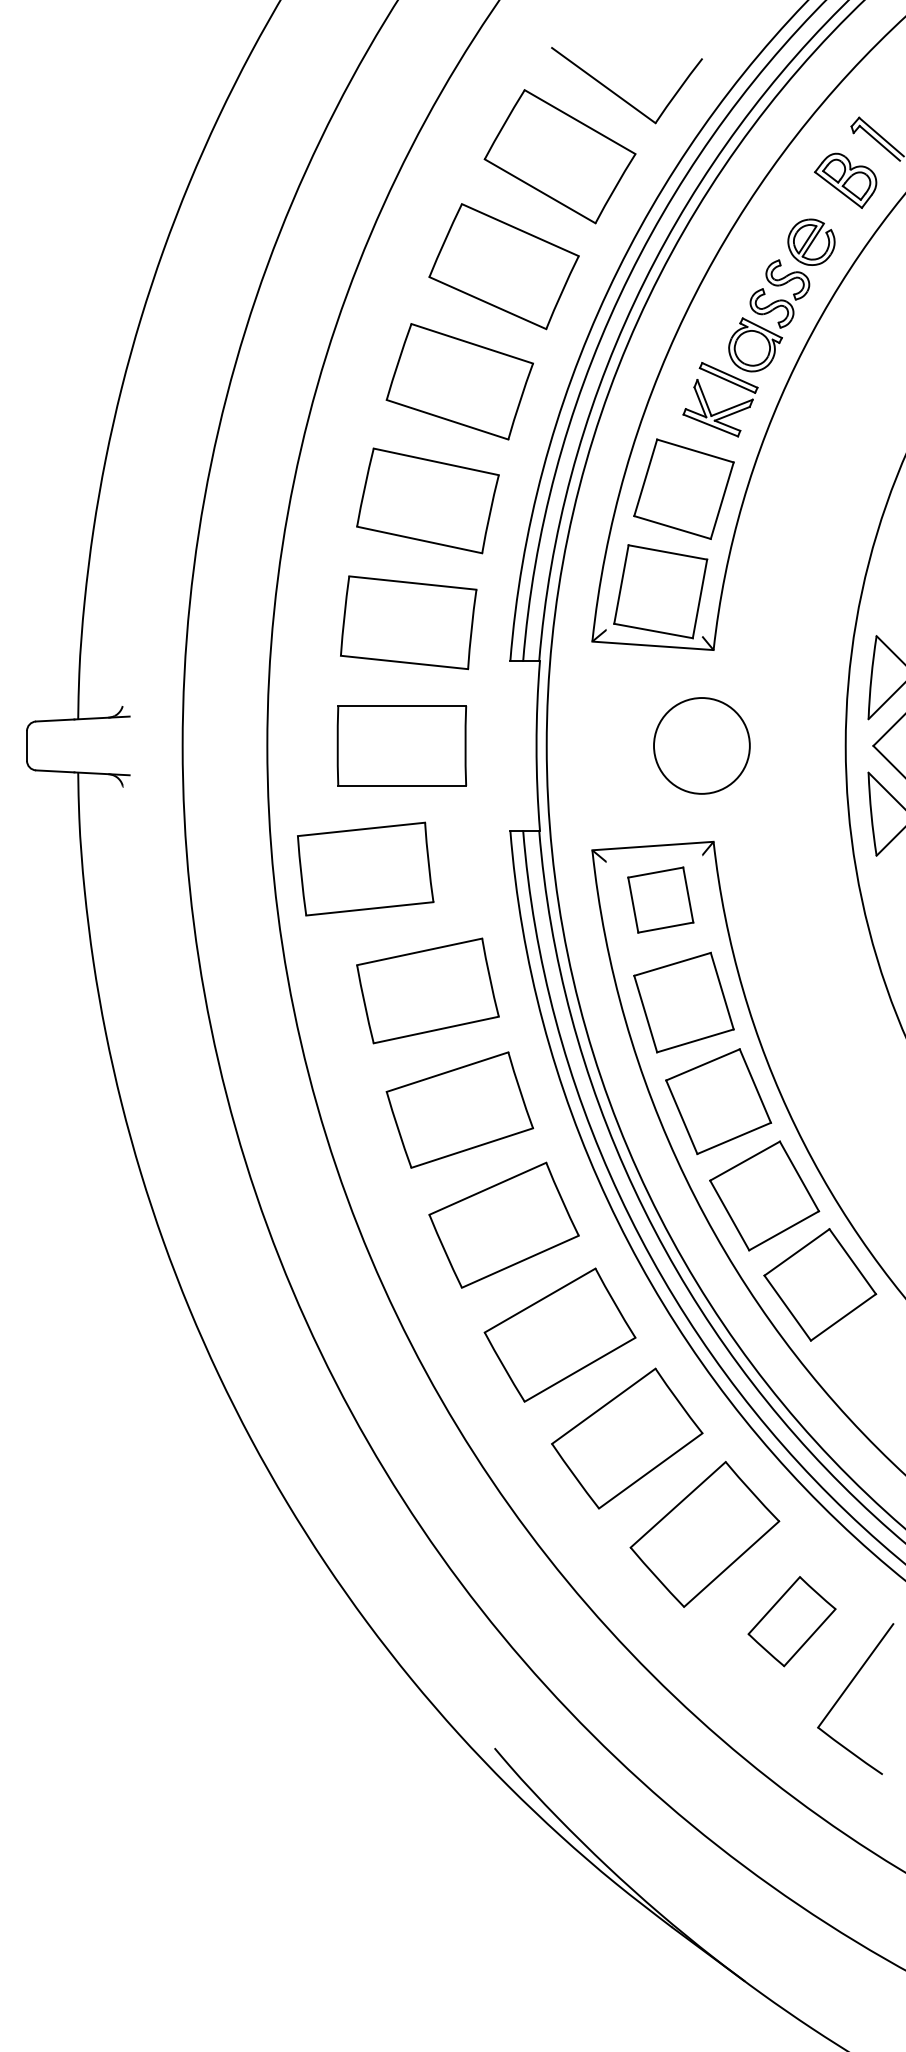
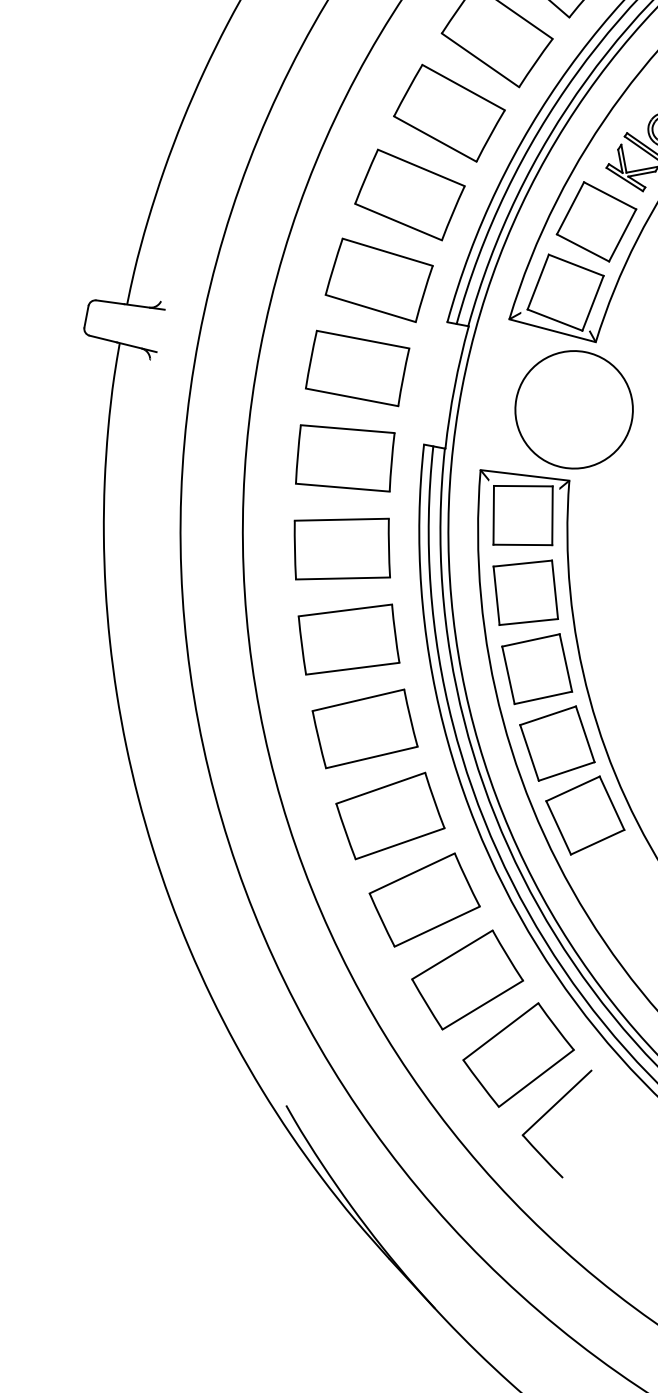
circle: (701, 745) -> (573, 409), size x1.67
part: (365, 868) -> (345, 457), moved
part: (660, 899) -> (523, 515), size x1.43
part: (791, 1621) -> (518, 1054), size x1.67

